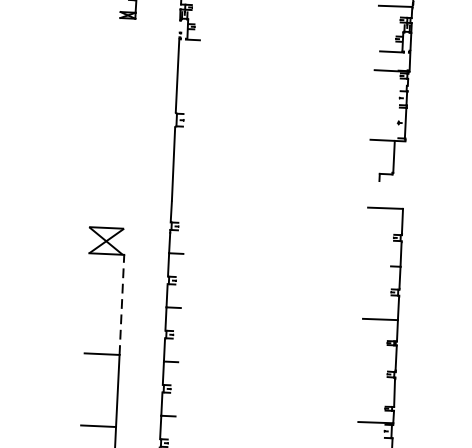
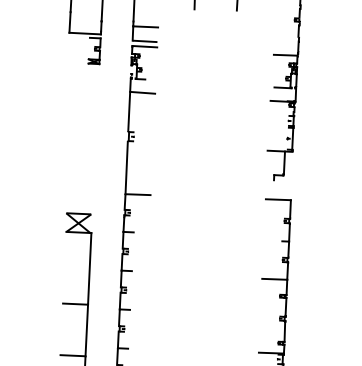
line: (195, 58) -> (142, 92), added
line: (188, 200) -> (137, 194), added
line: (121, 304) -> (89, 268), dashed -> solid

